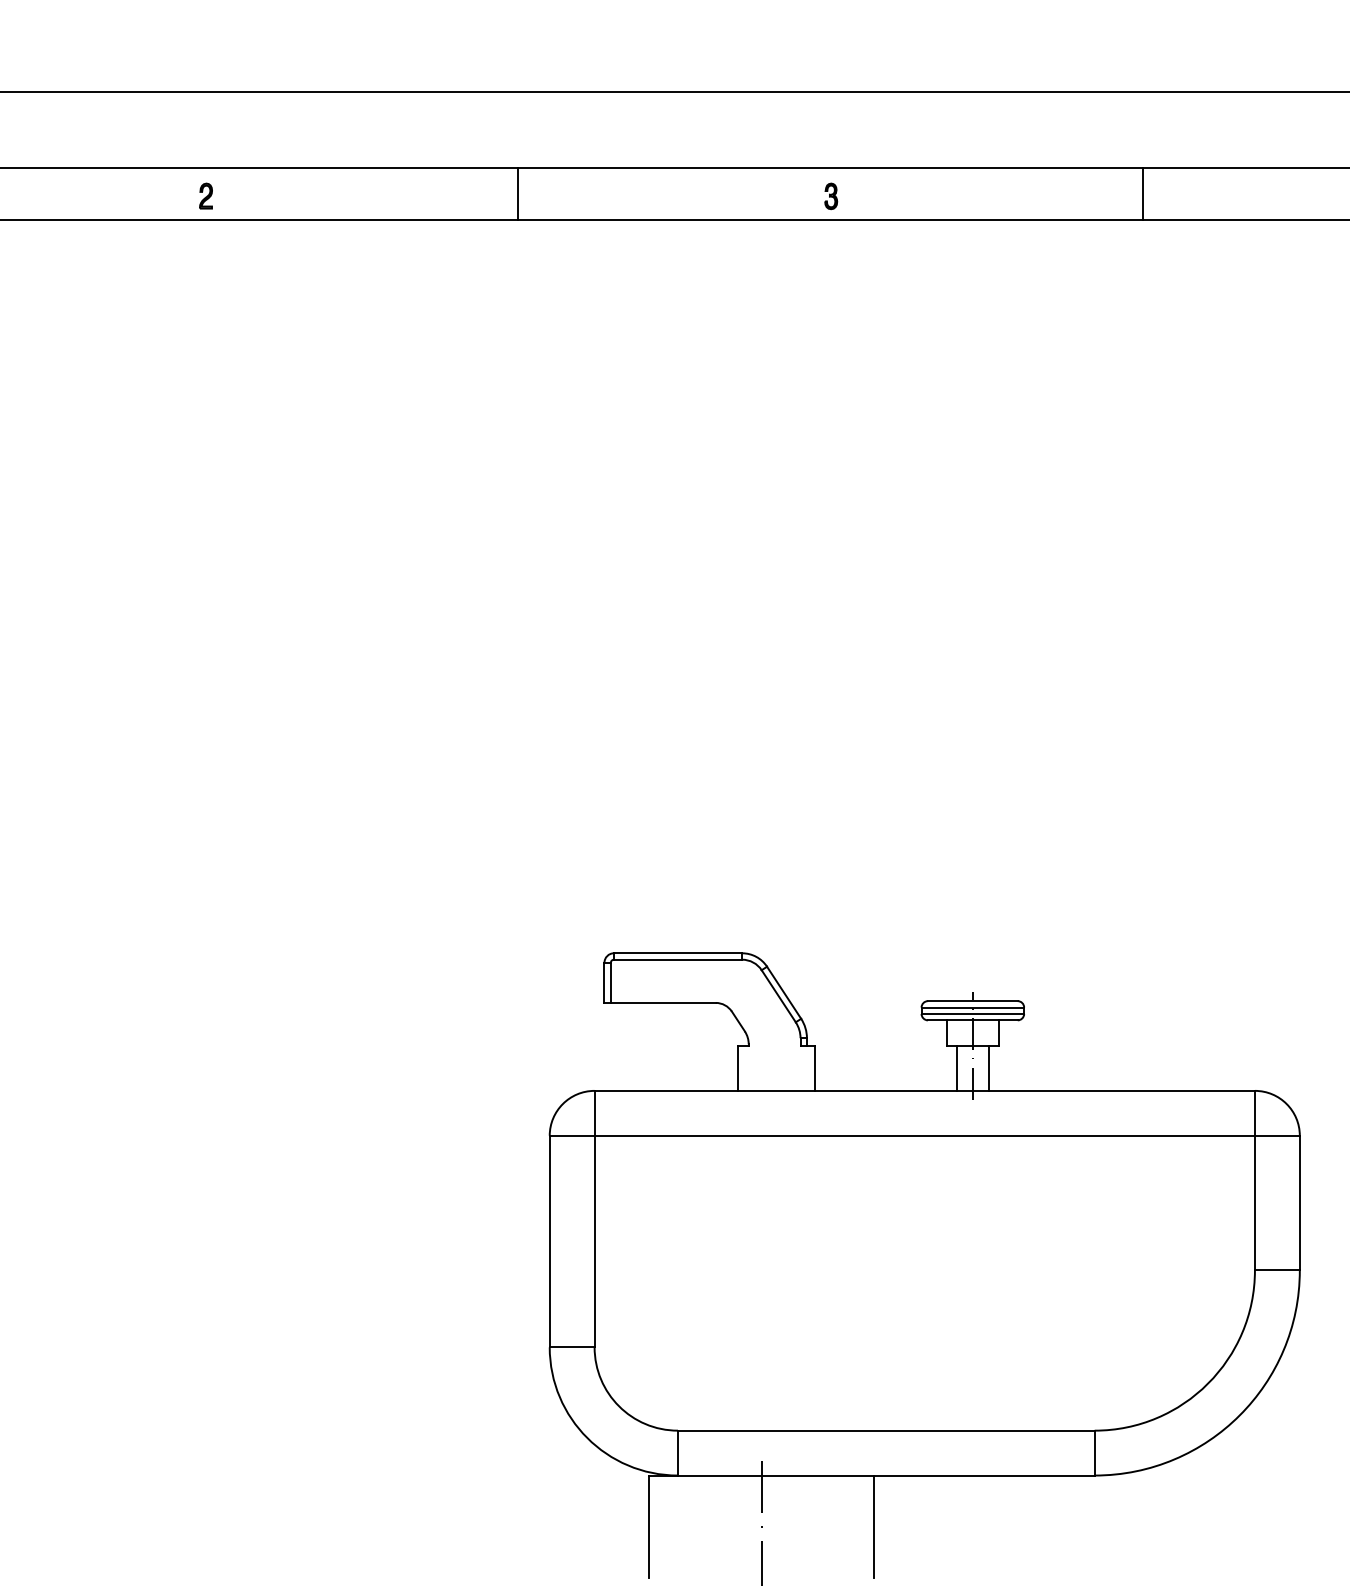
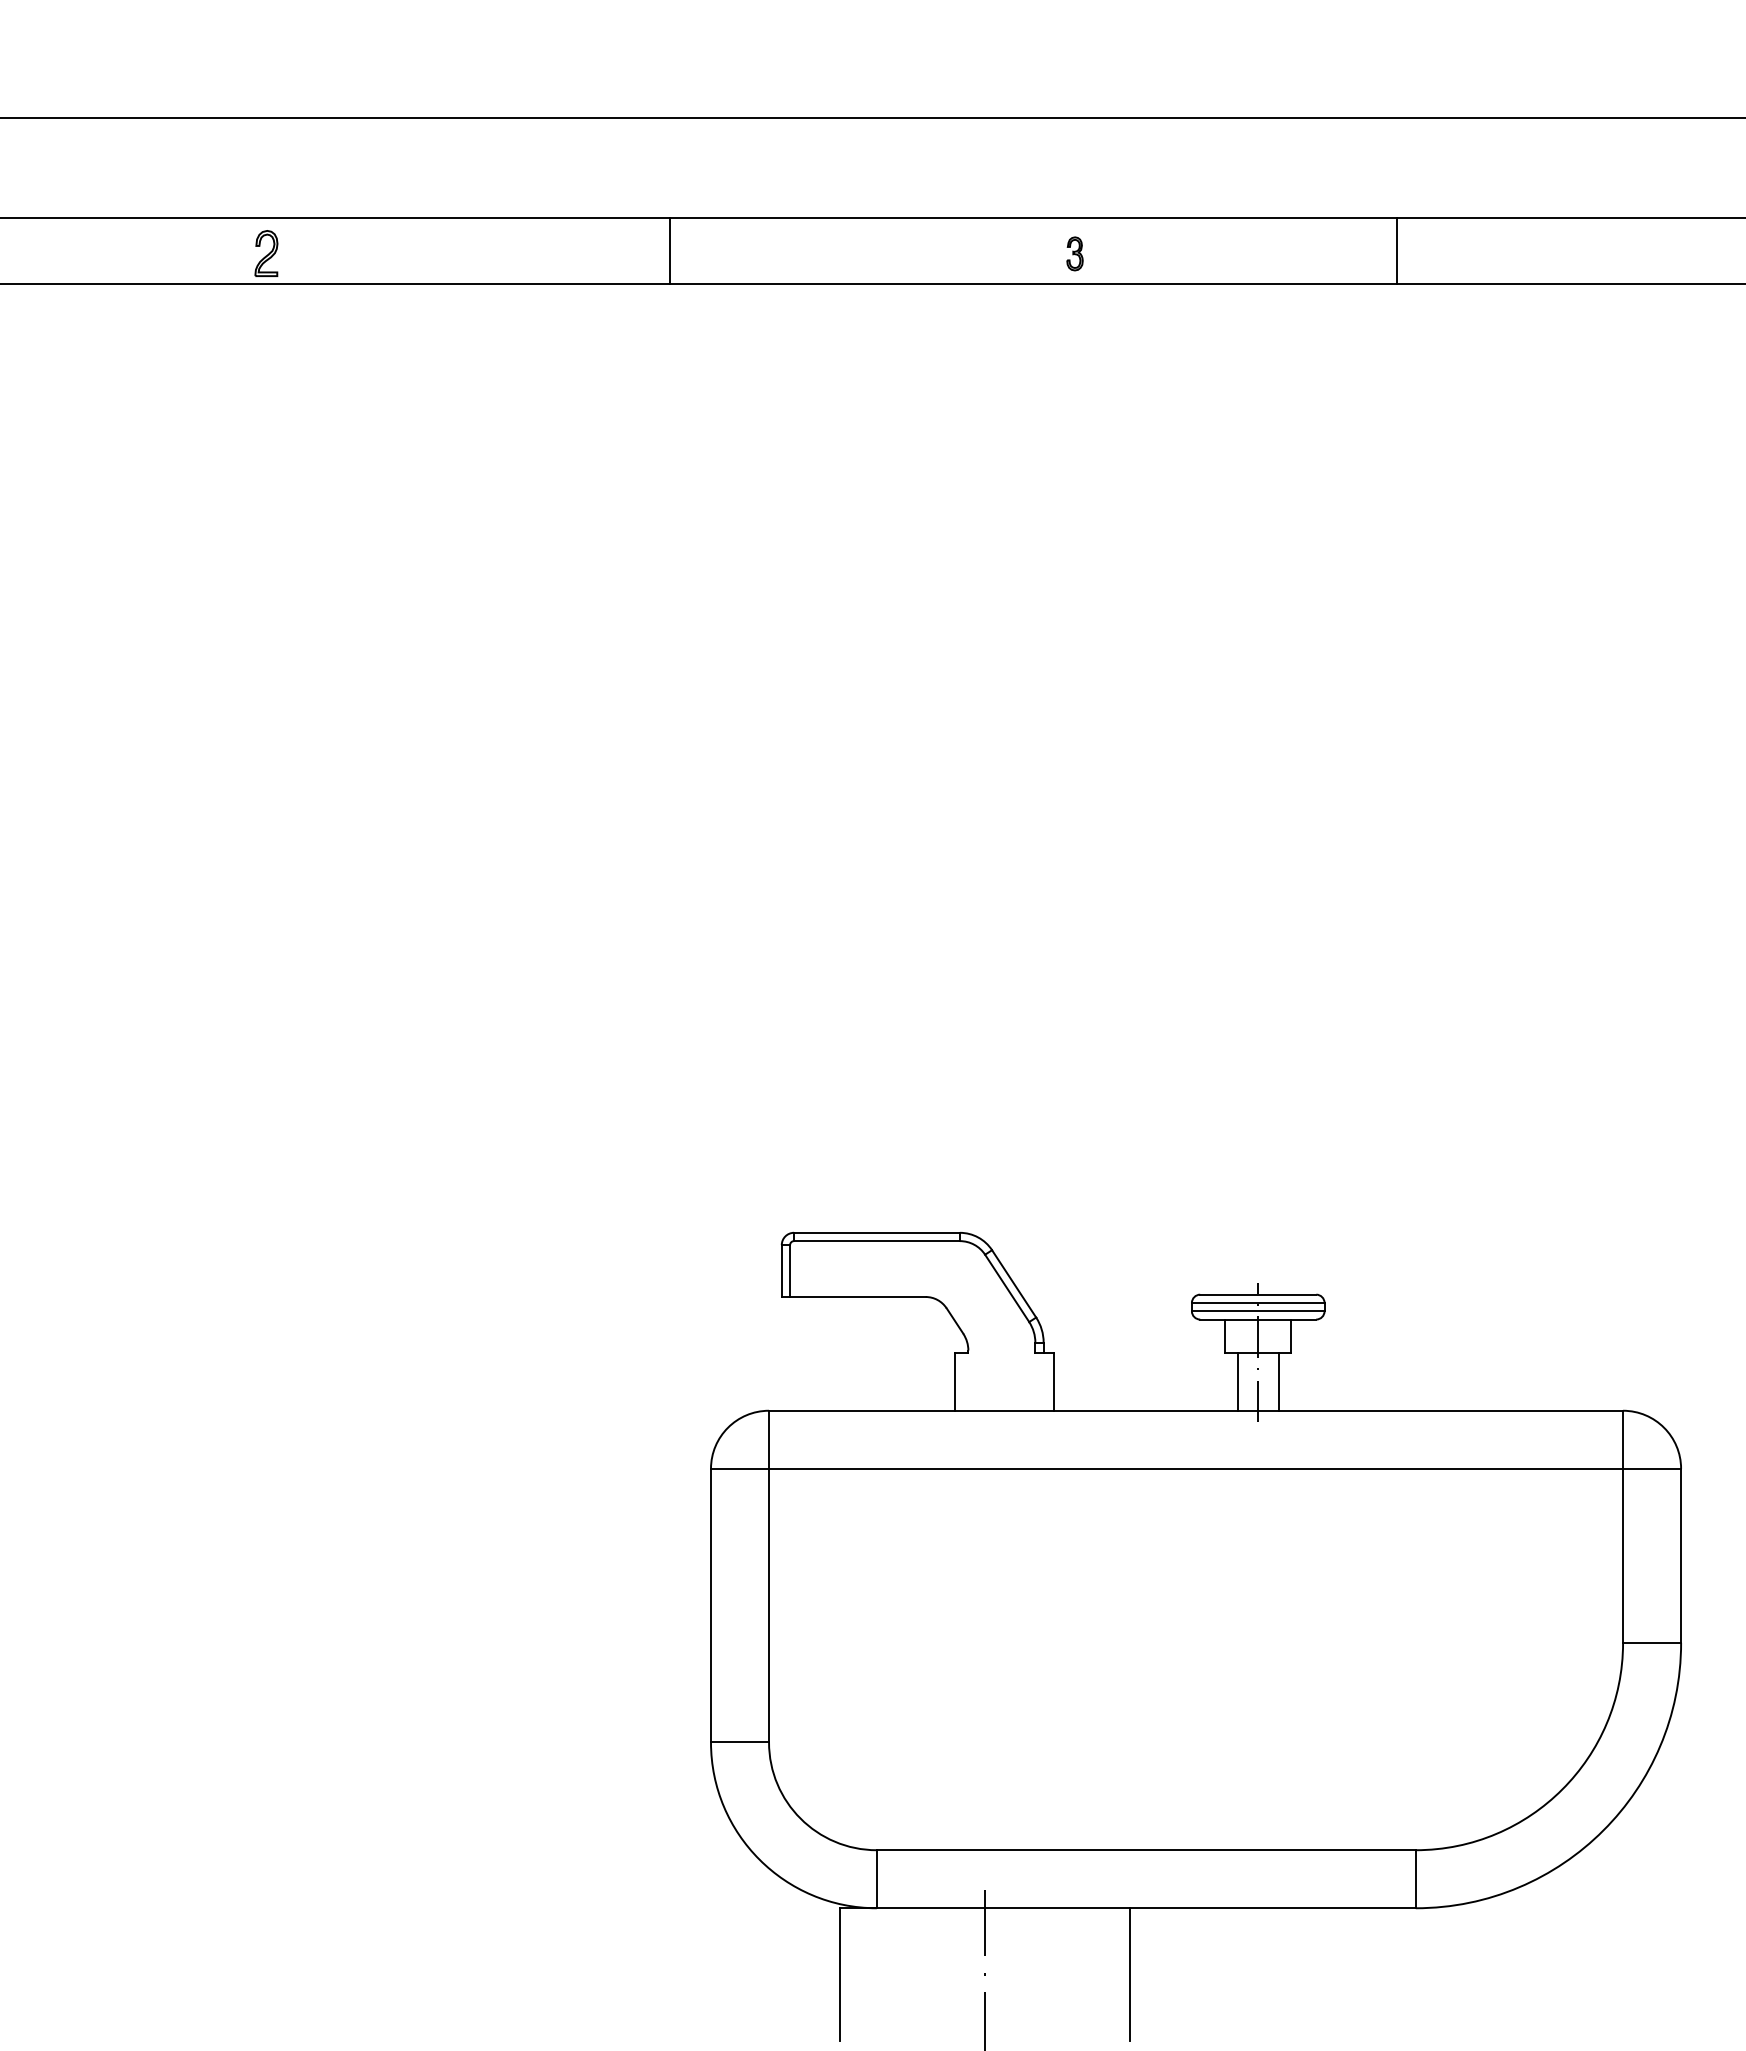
line: (1143, 193) -> (1396, 250), moved
part: (206, 196) -> (266, 253), size x1.4

